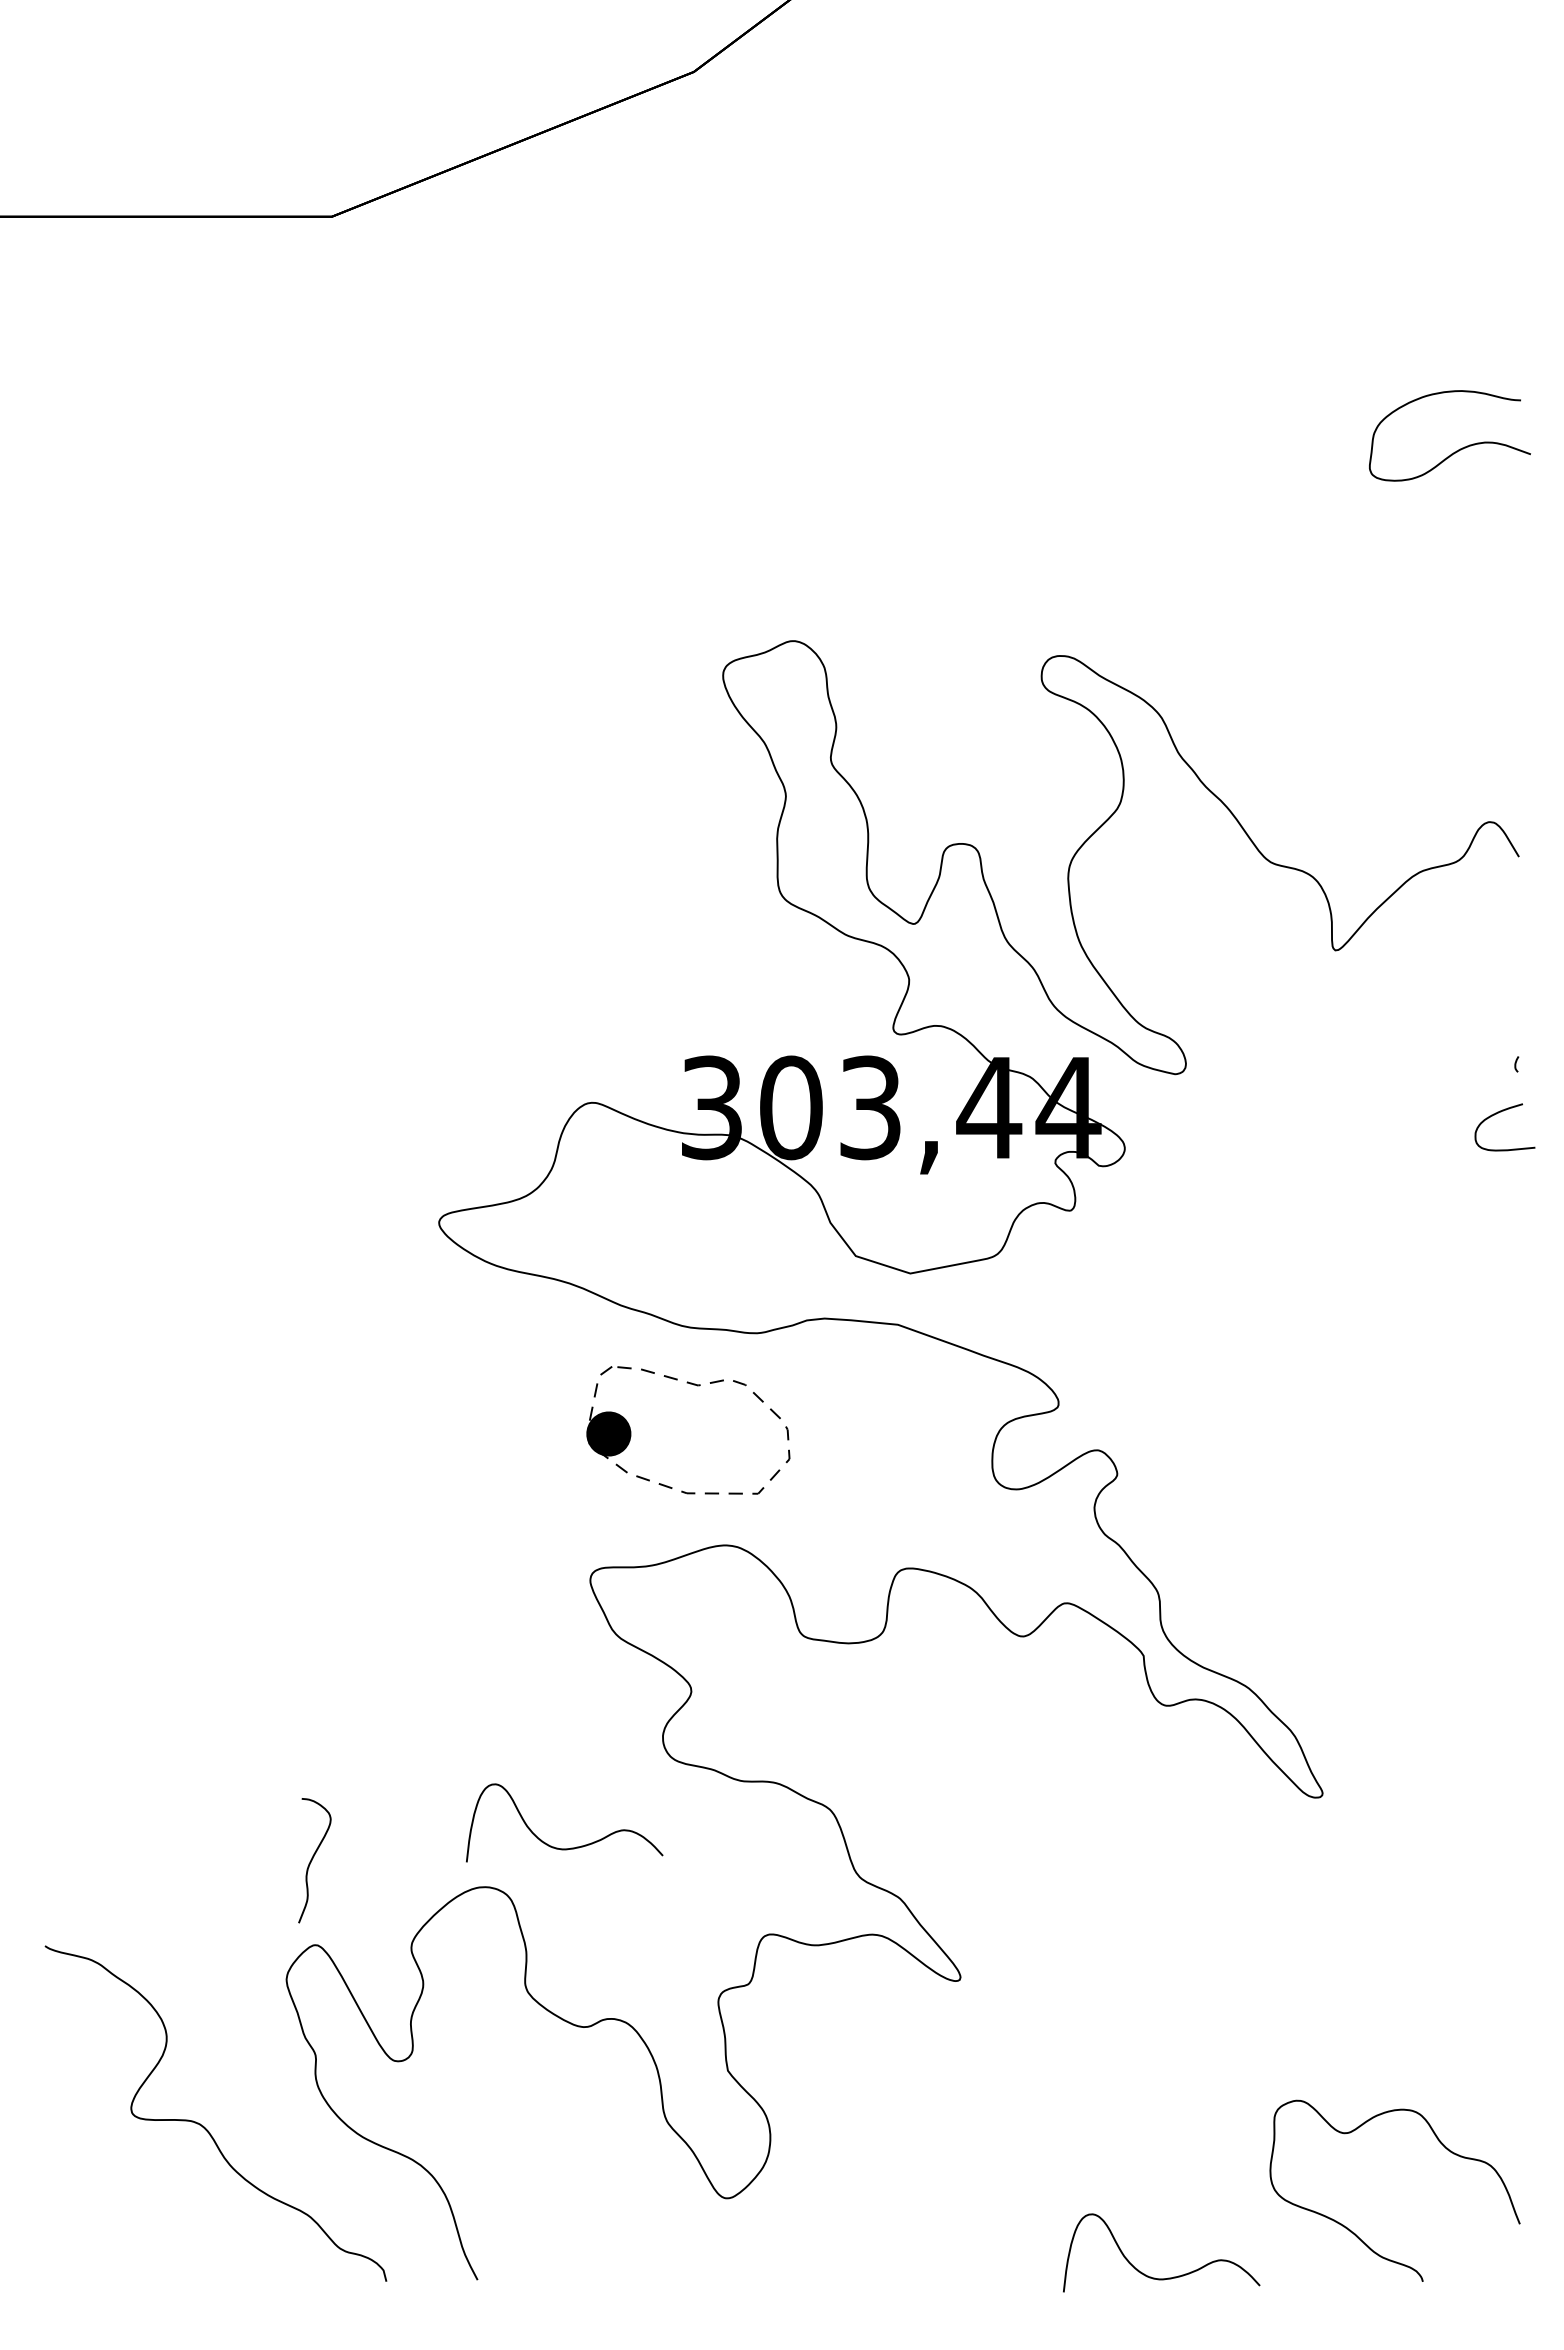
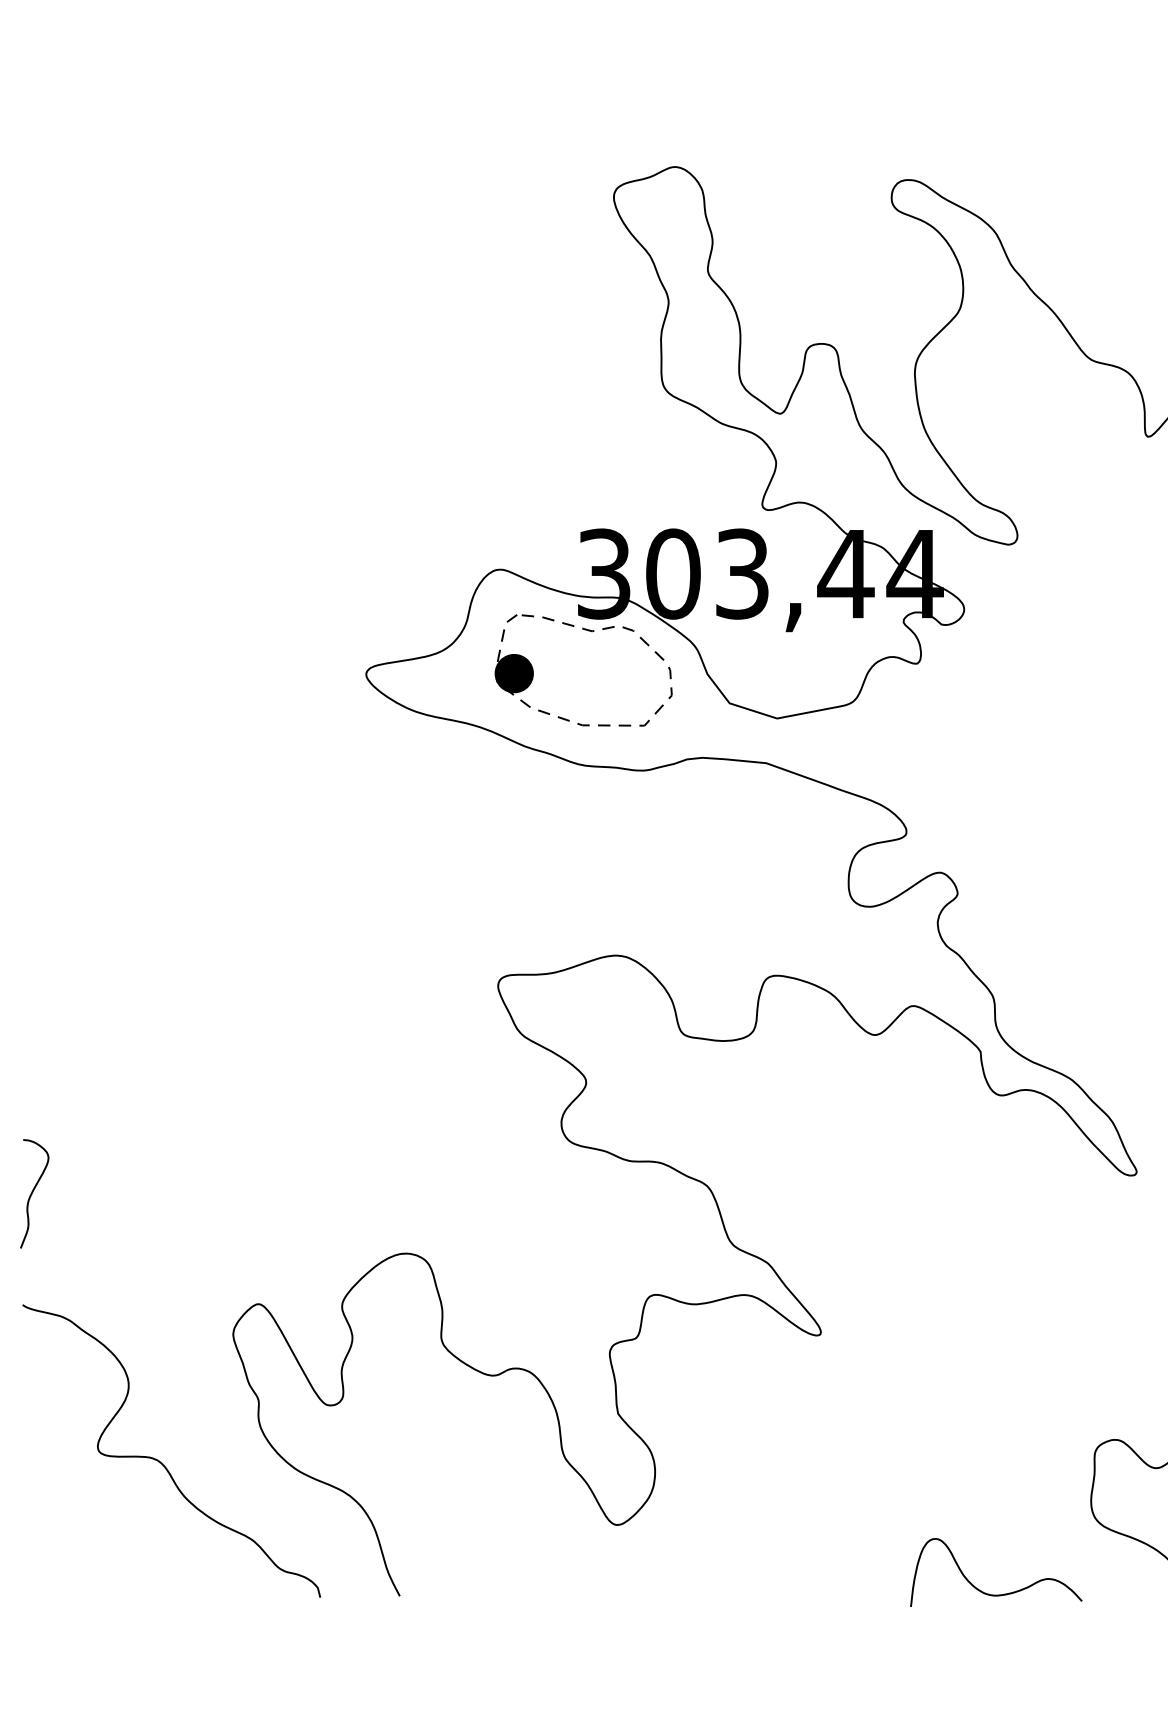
part: (697, 1386) -> (591, 632), moved
curve: (557, 1847) -> (469, 1219), removed
curve: (312, 1860) -> (32, 1193), moved

